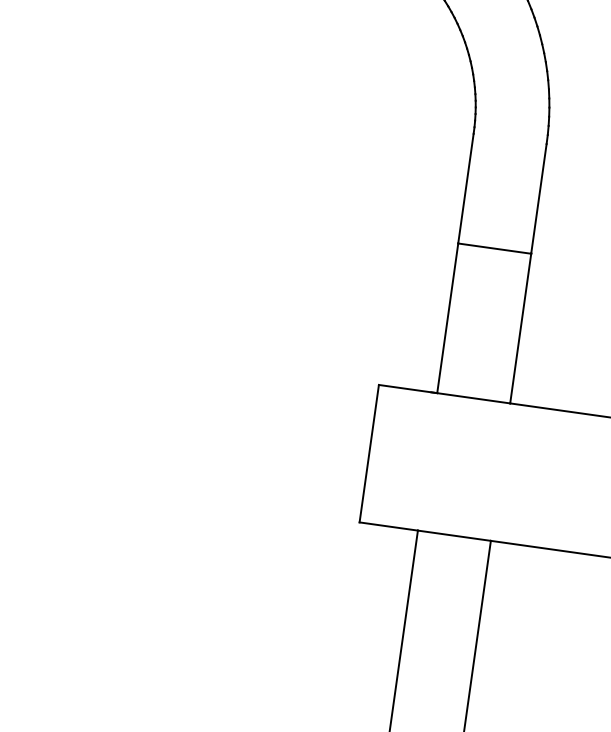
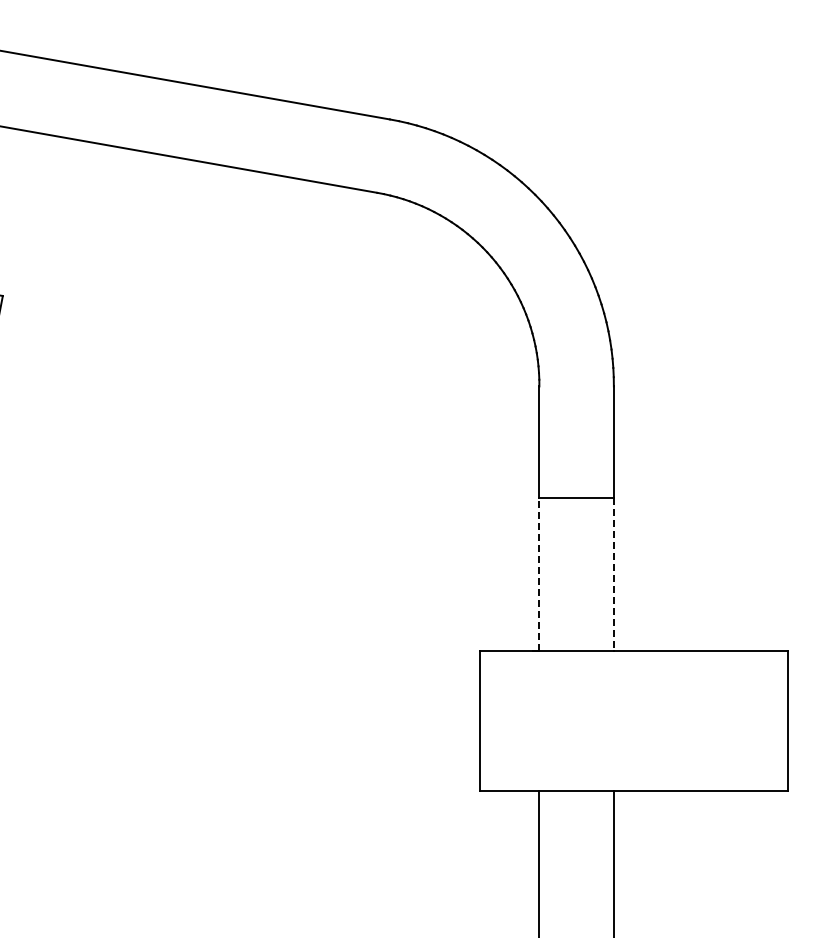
line: (447, 318) -> (539, 574), solid -> dashed
line: (520, 329) -> (613, 575), solid -> dashed

